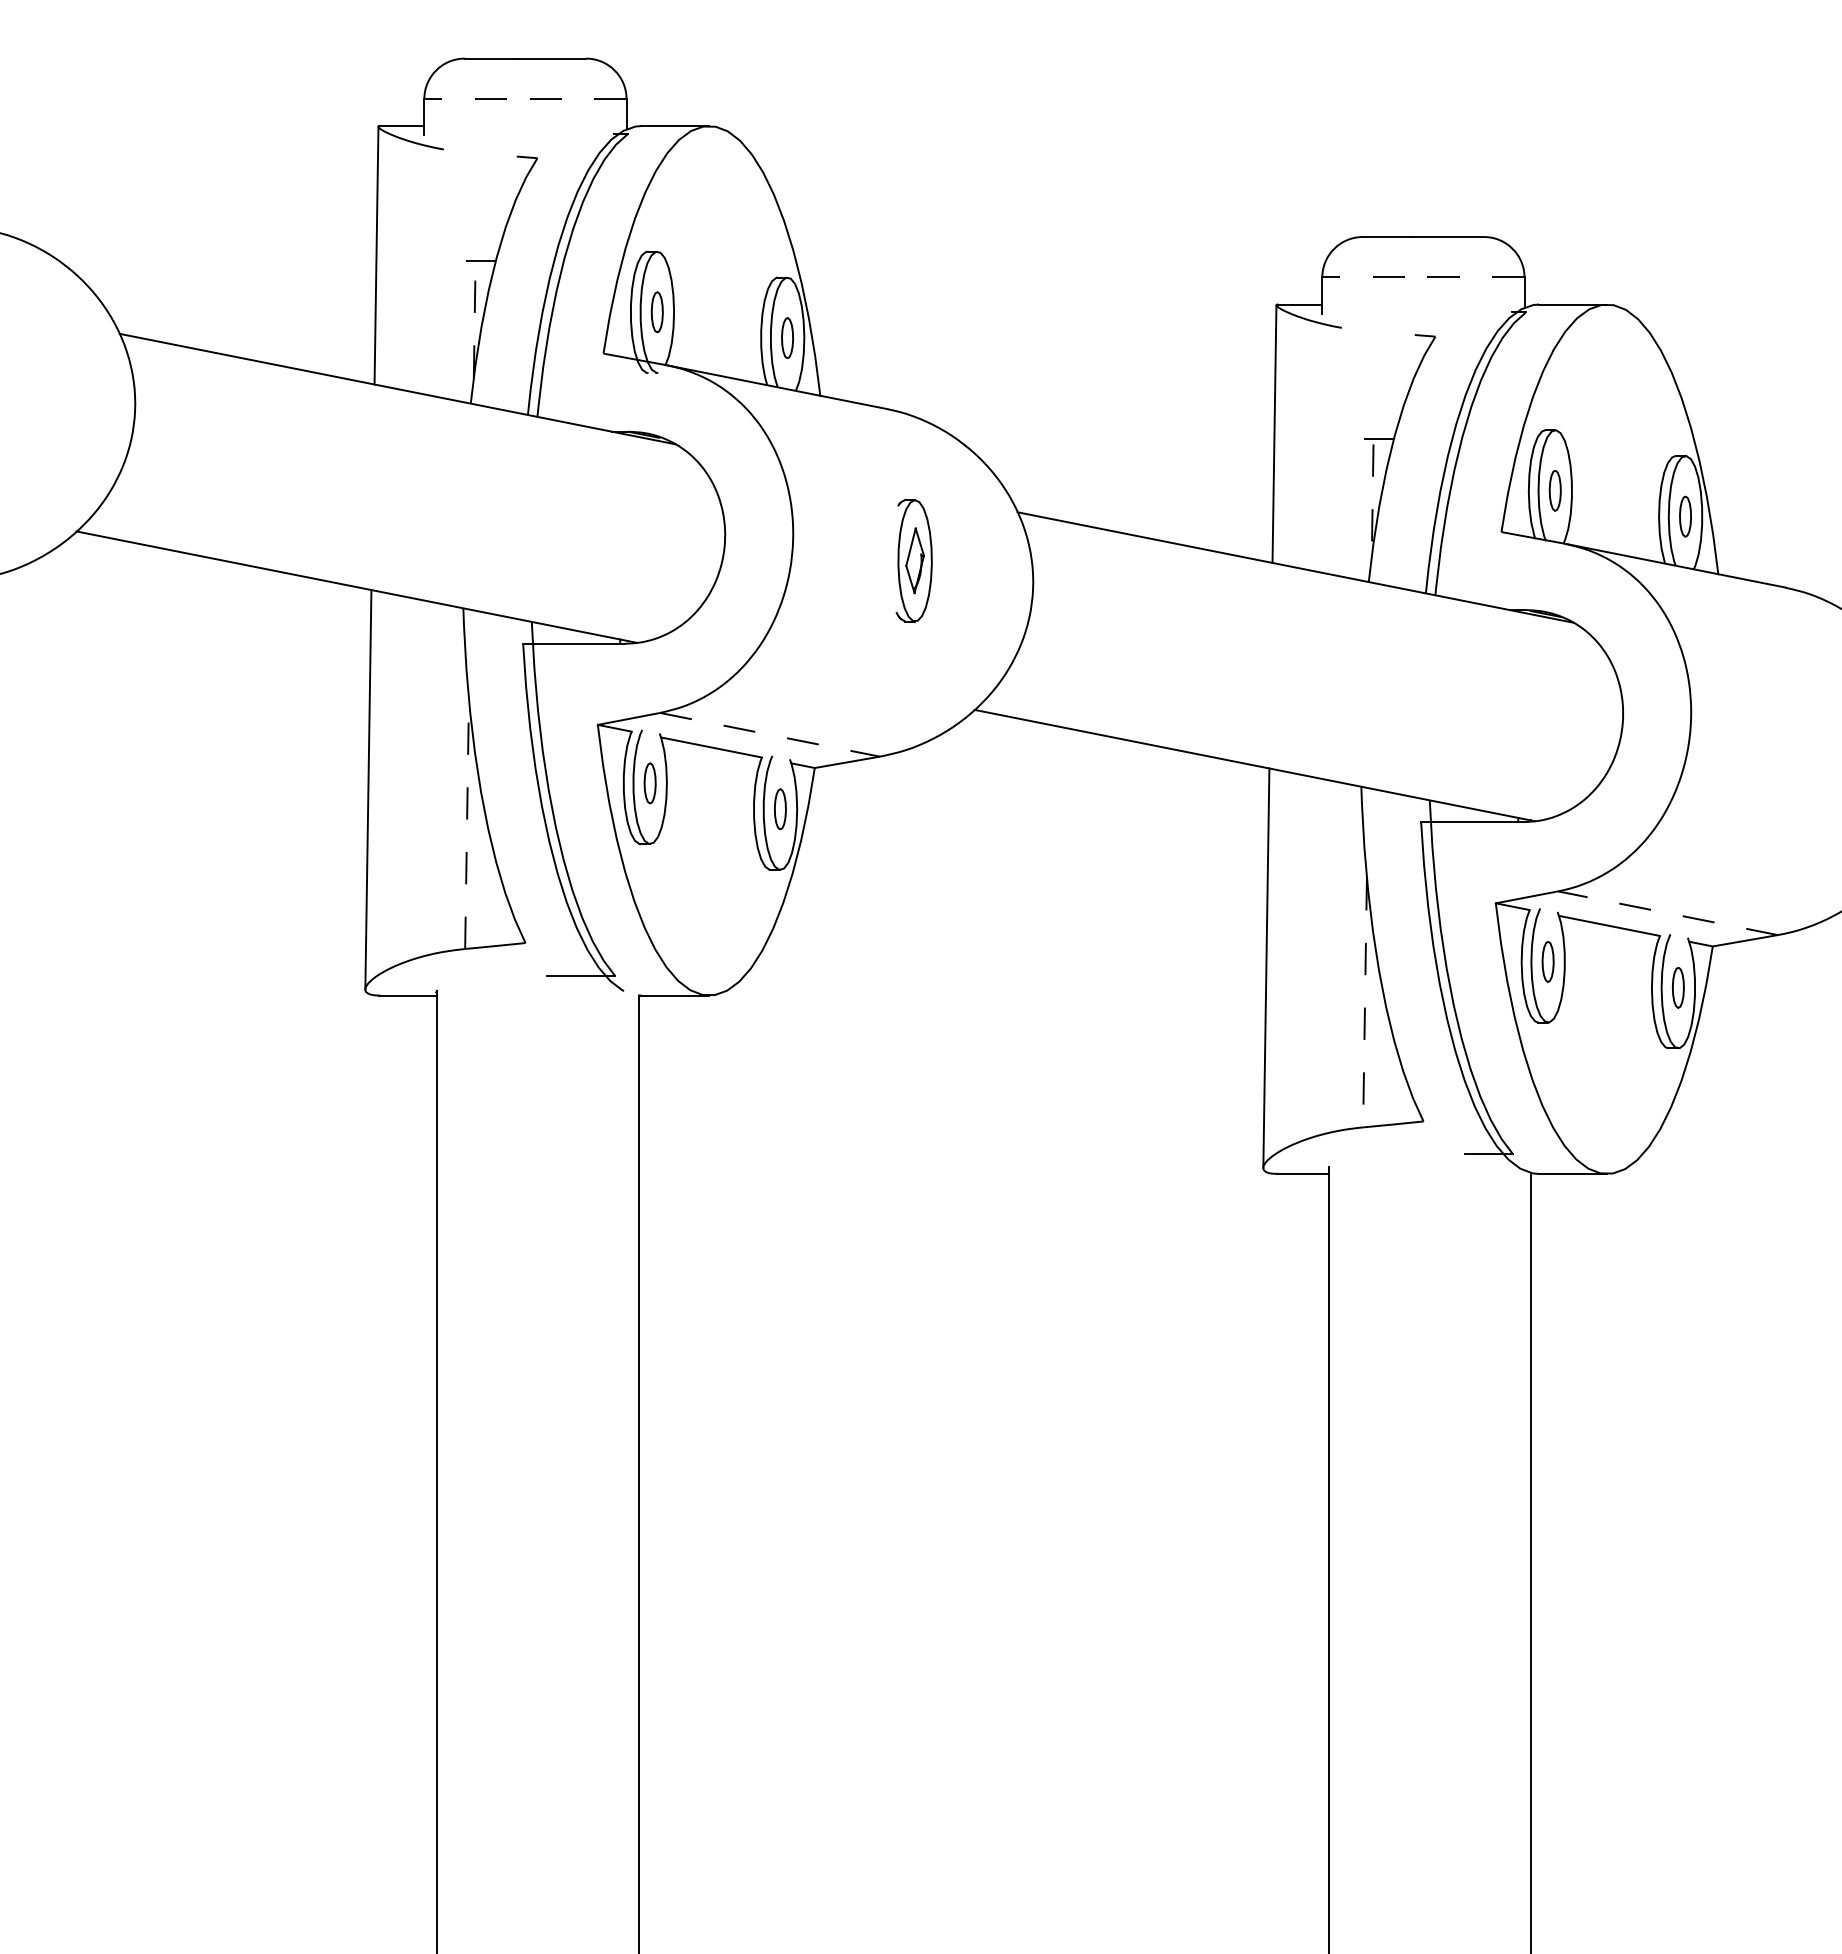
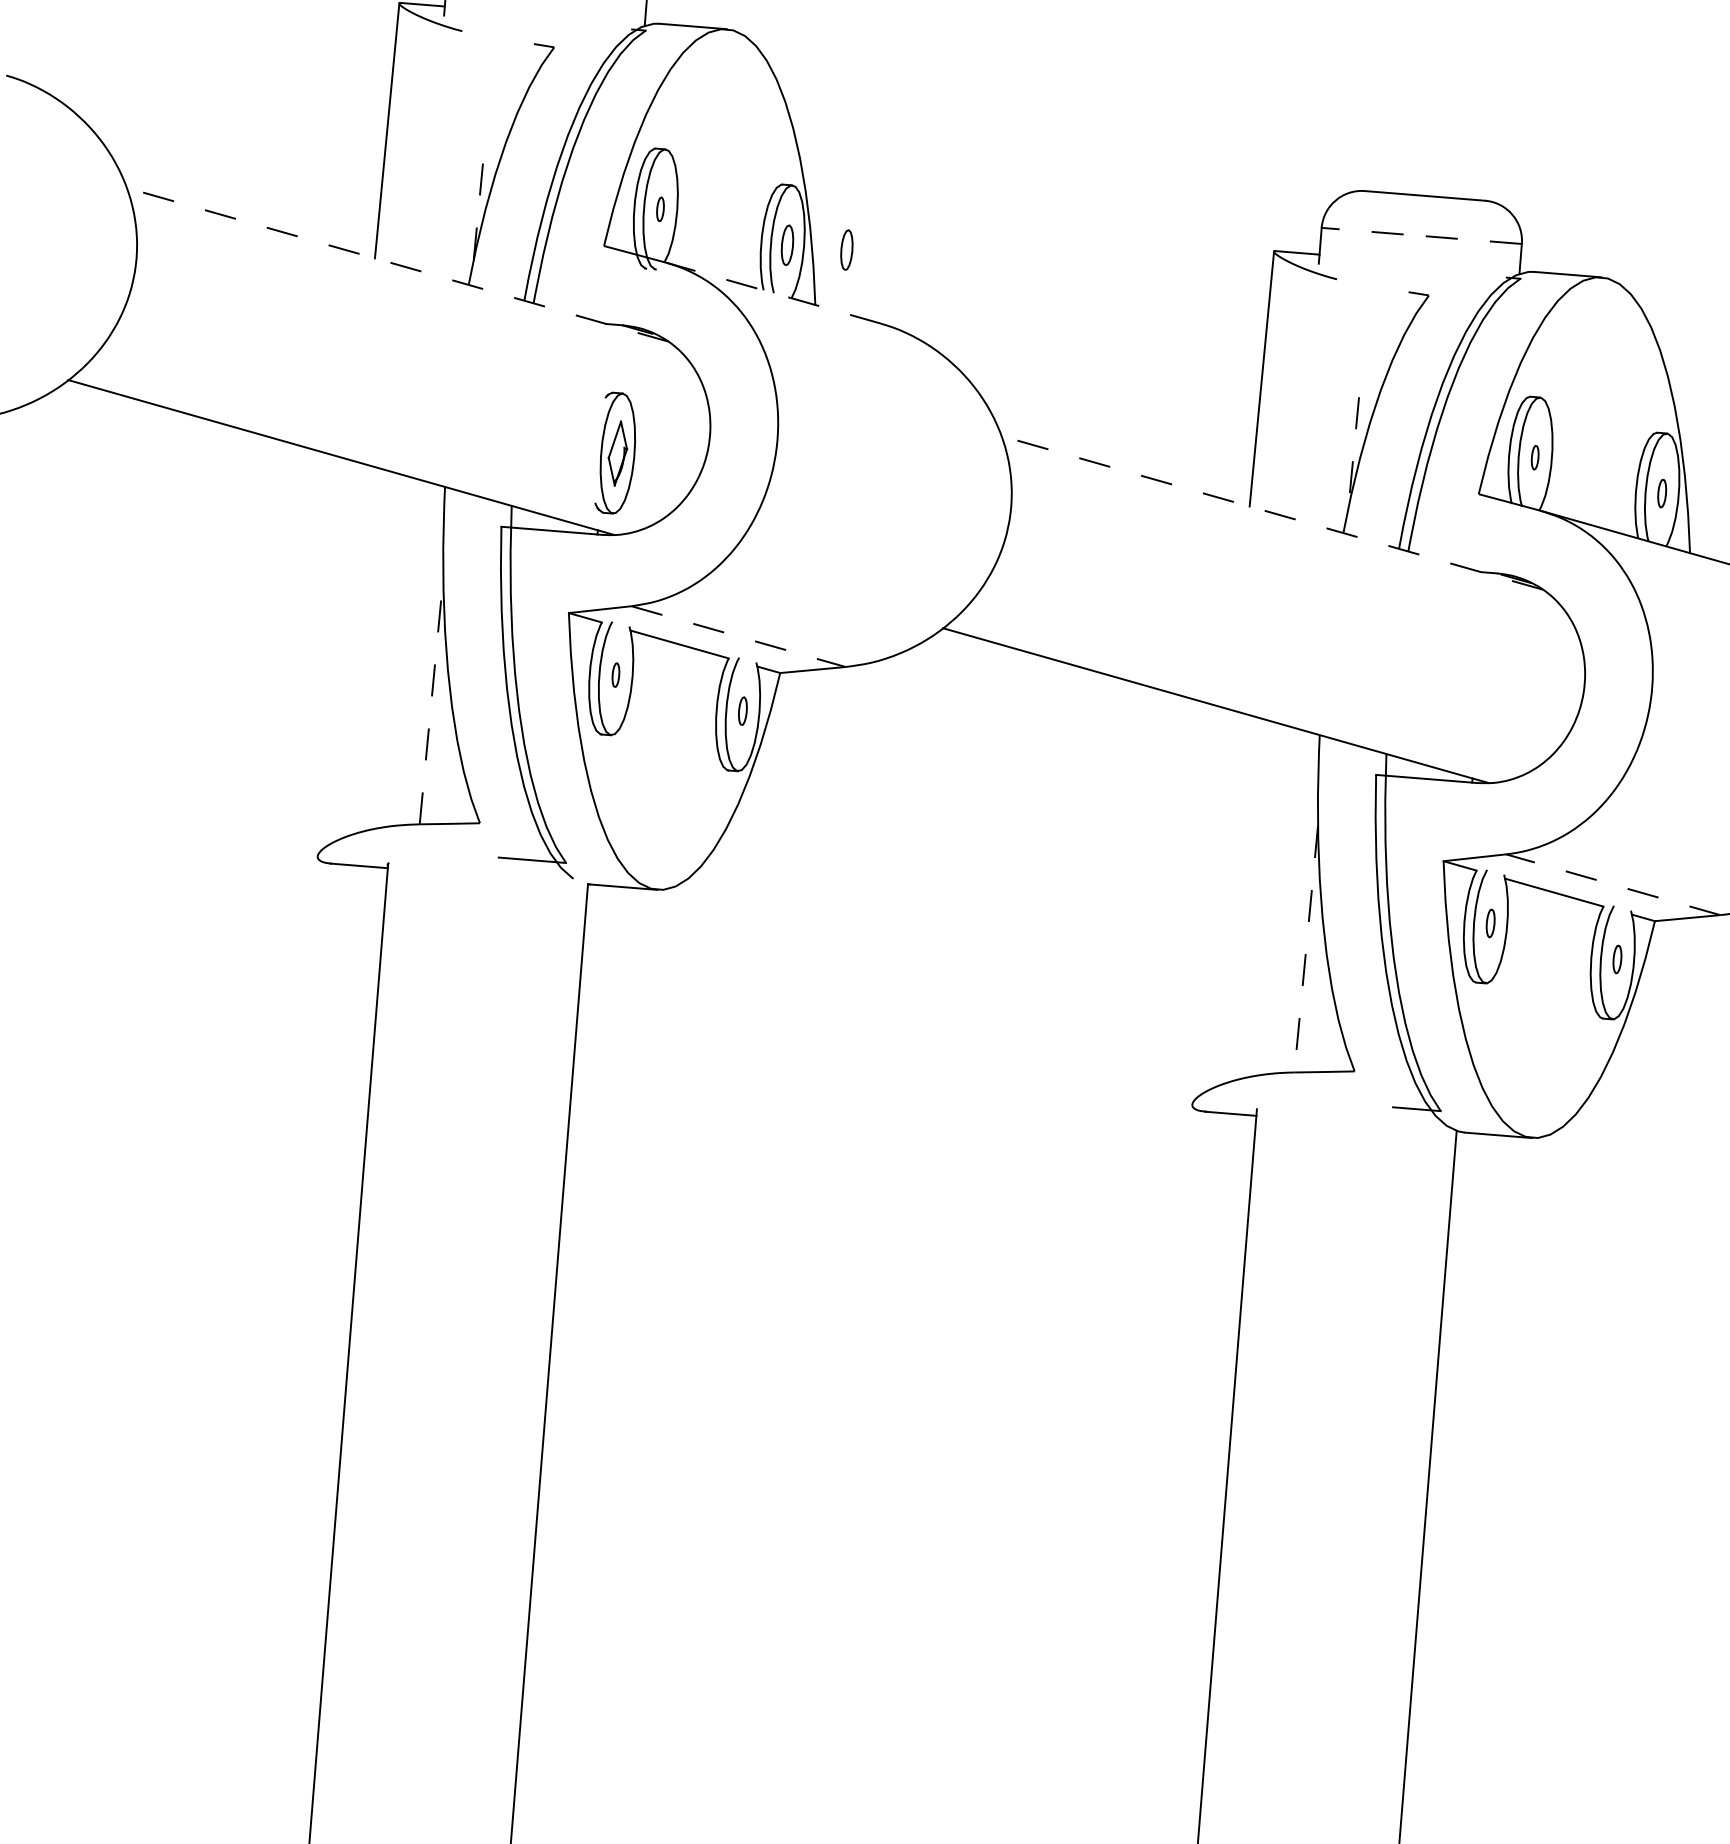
line: (480, 260) -> (489, 144), removed
part: (656, 312) -> (659, 209), size x0.6
part: (847, 337) -> (846, 249), added
line: (777, 387) -> (773, 293), solid -> dashed
line: (397, 389) -> (397, 265), solid -> dashed
line: (1378, 439) -> (1364, 392), removed
part: (1554, 490) -> (1534, 457), size x0.6
part: (1685, 516) -> (1662, 493), size x0.7
part: (913, 560) -> (616, 453), moved
line: (1295, 567) -> (1272, 512), solid -> dashed
part: (649, 783) -> (615, 675), size x0.6
line: (368, 789) -> (336, 658), removed
part: (780, 809) -> (742, 711), size x0.7
part: (1547, 961) -> (1490, 922), size x0.7
line: (1266, 967) -> (1211, 906), removed
part: (1677, 987) -> (1616, 959), size x0.7

